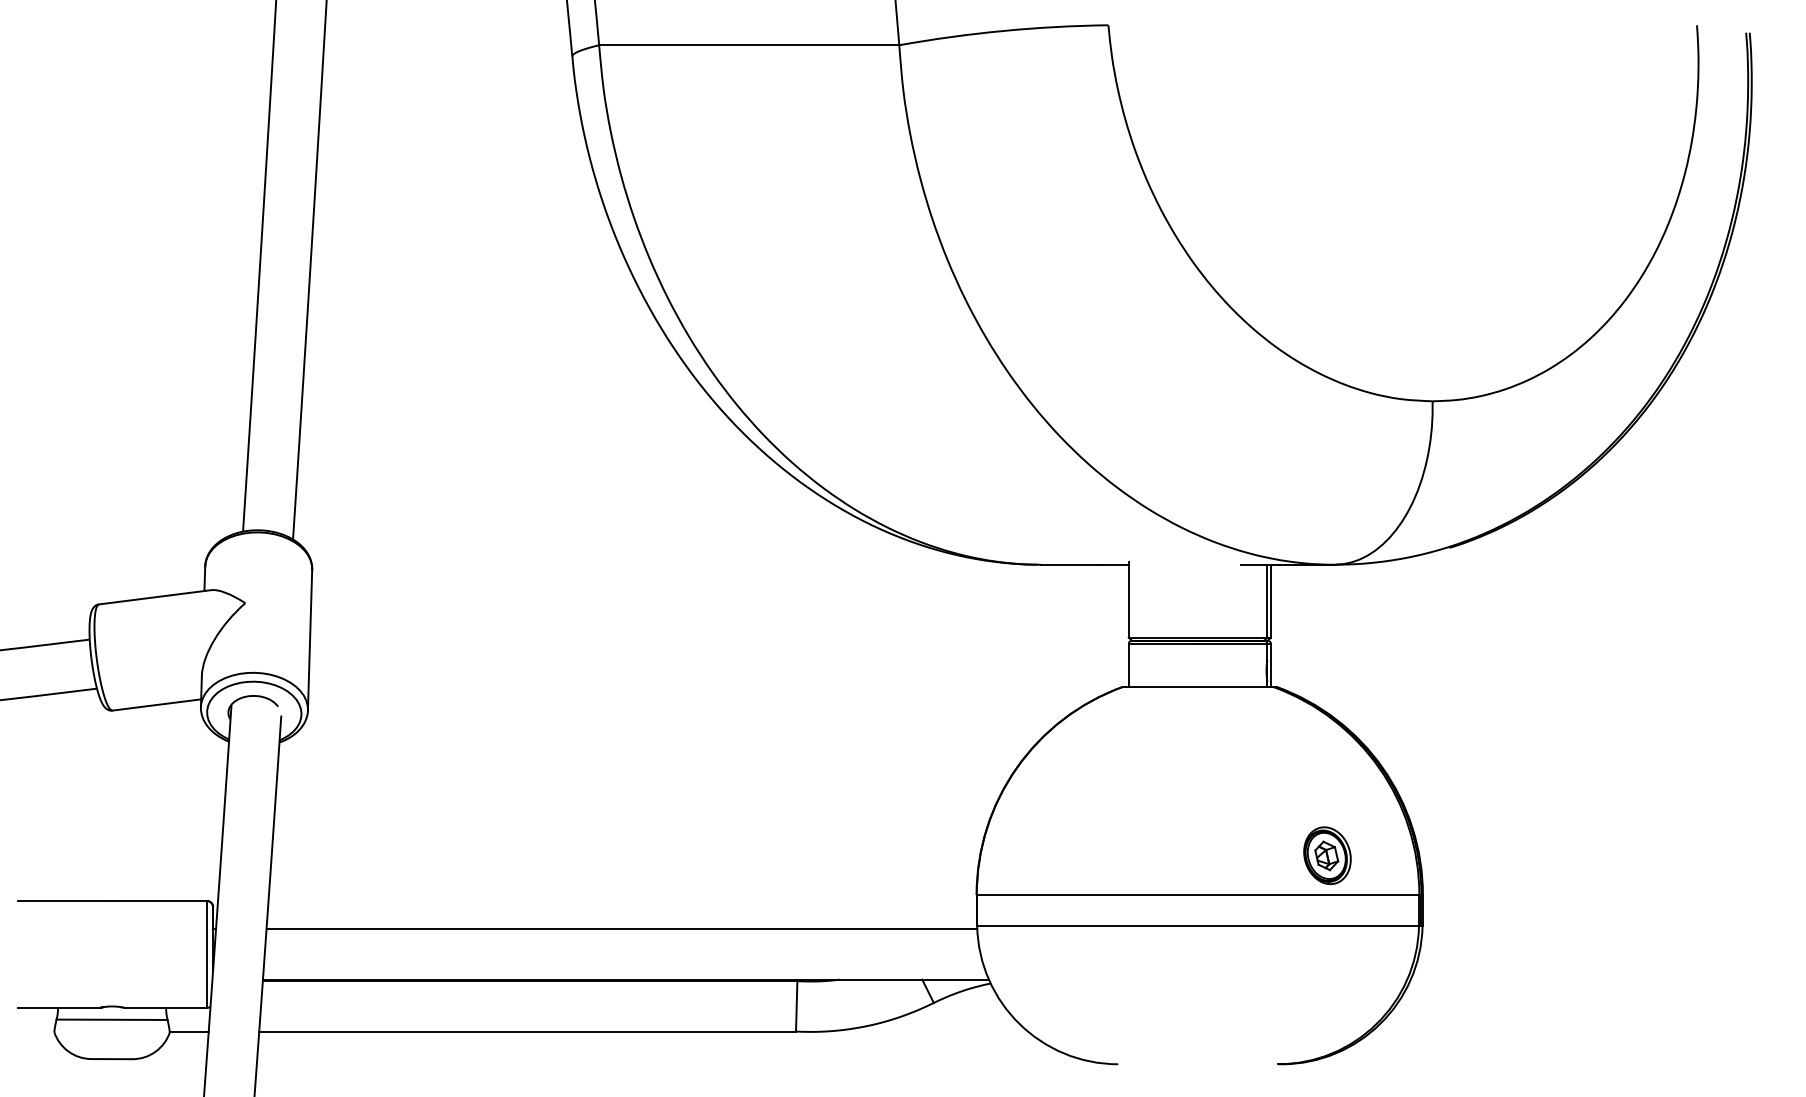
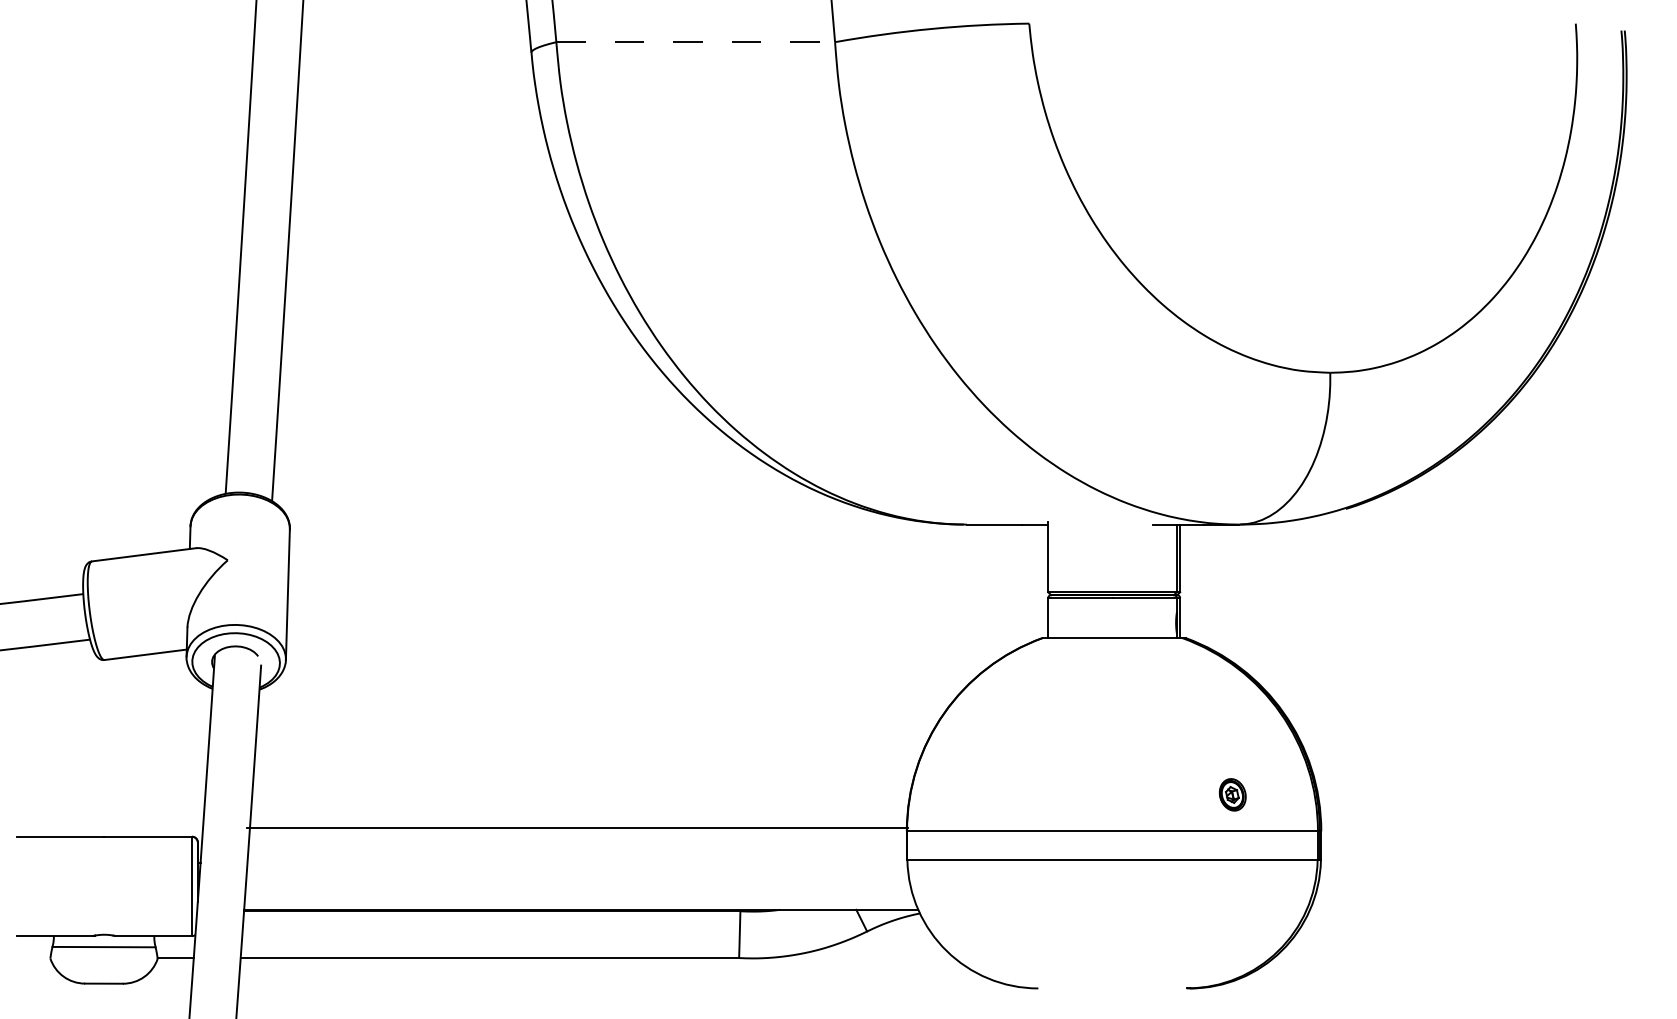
line: (750, 45) -> (696, 42), solid -> dashed
part: (1327, 855) -> (1232, 794), size x0.6
line: (621, 929) -> (577, 828), moved

